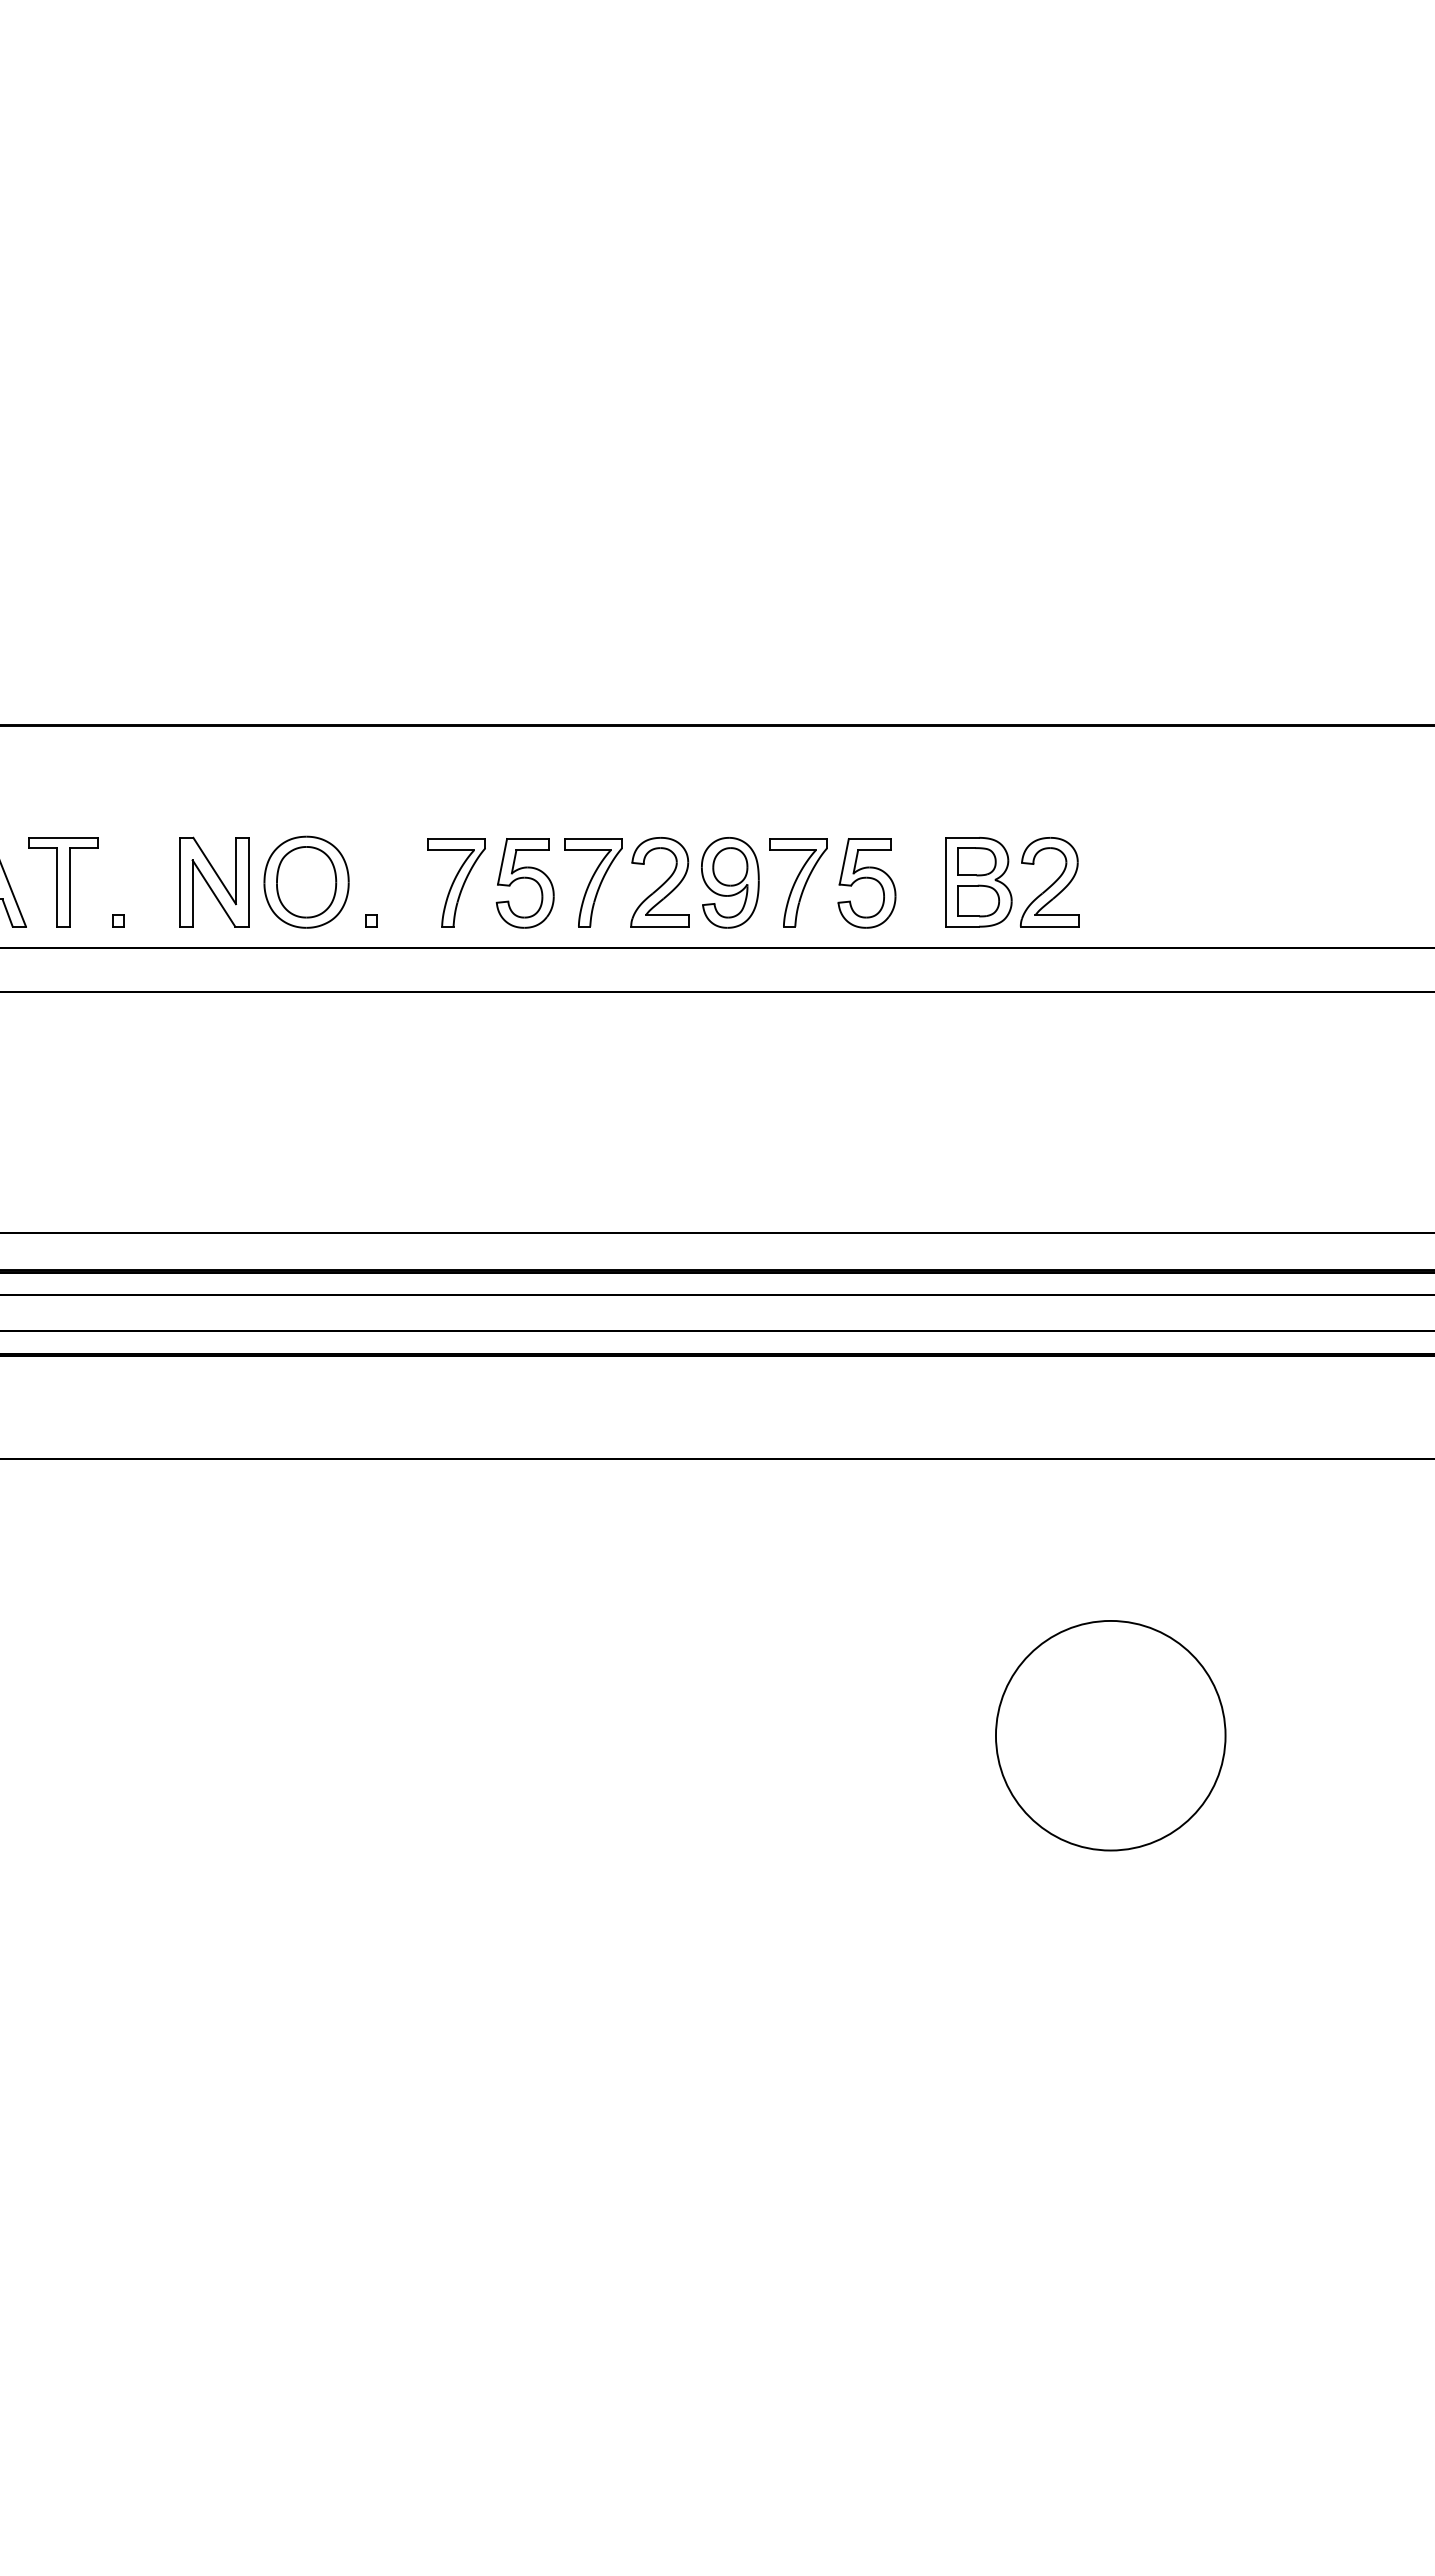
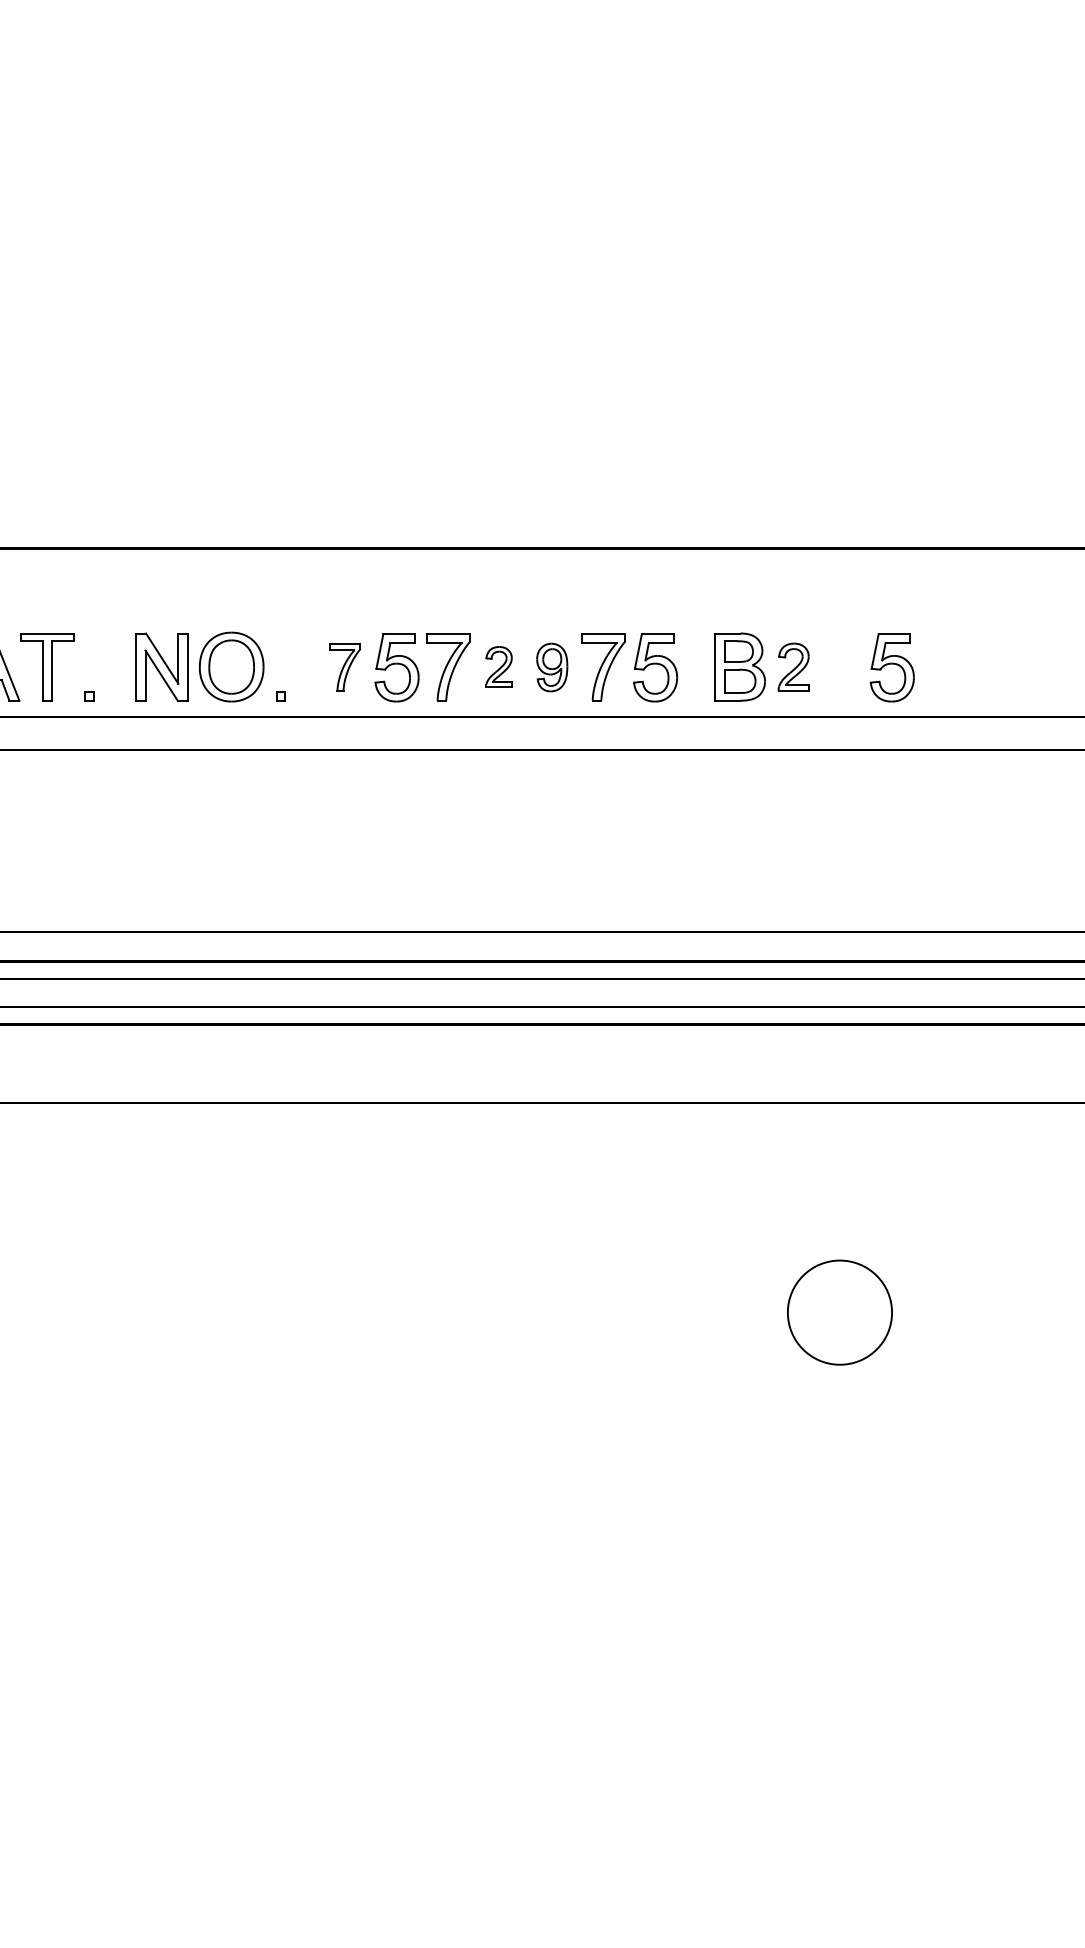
part: (456, 882) -> (345, 667), size x0.7
part: (659, 882) -> (498, 667), size x0.6
part: (730, 882) -> (552, 667), size x0.7
part: (1049, 882) -> (793, 667), size x0.7
part: (1179, 883) -> (891, 668), added
circle: (1110, 1735) -> (839, 1312), size x0.6

